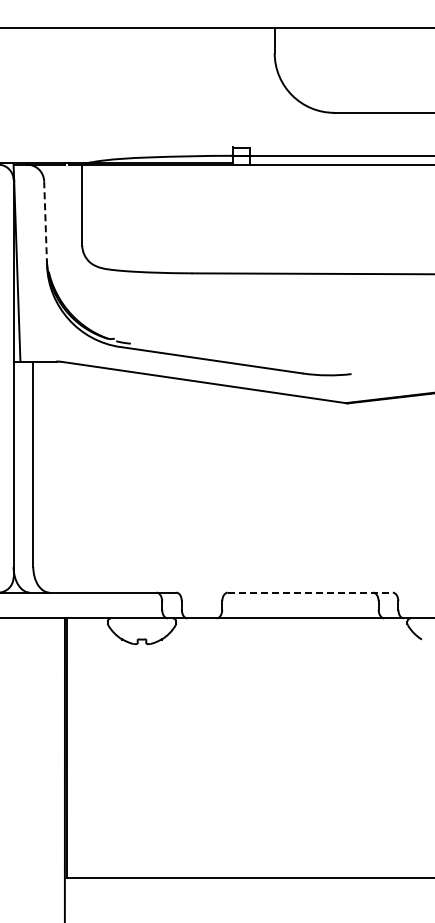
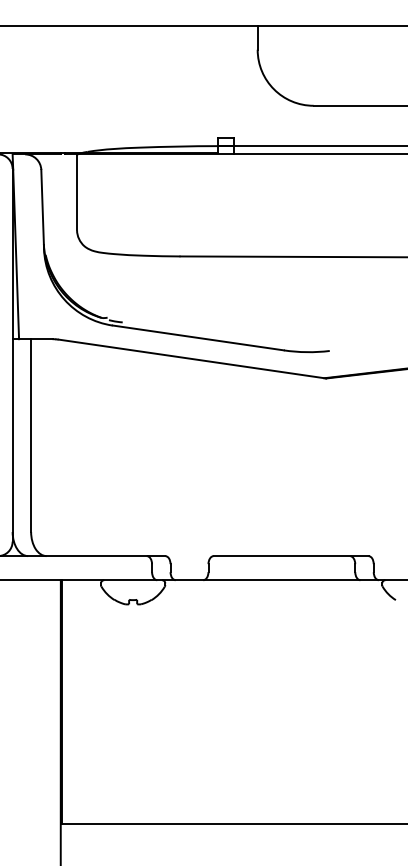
line: (45, 222) -> (42, 208), dashed -> solid
line: (310, 592) -> (291, 555), dashed -> solid

